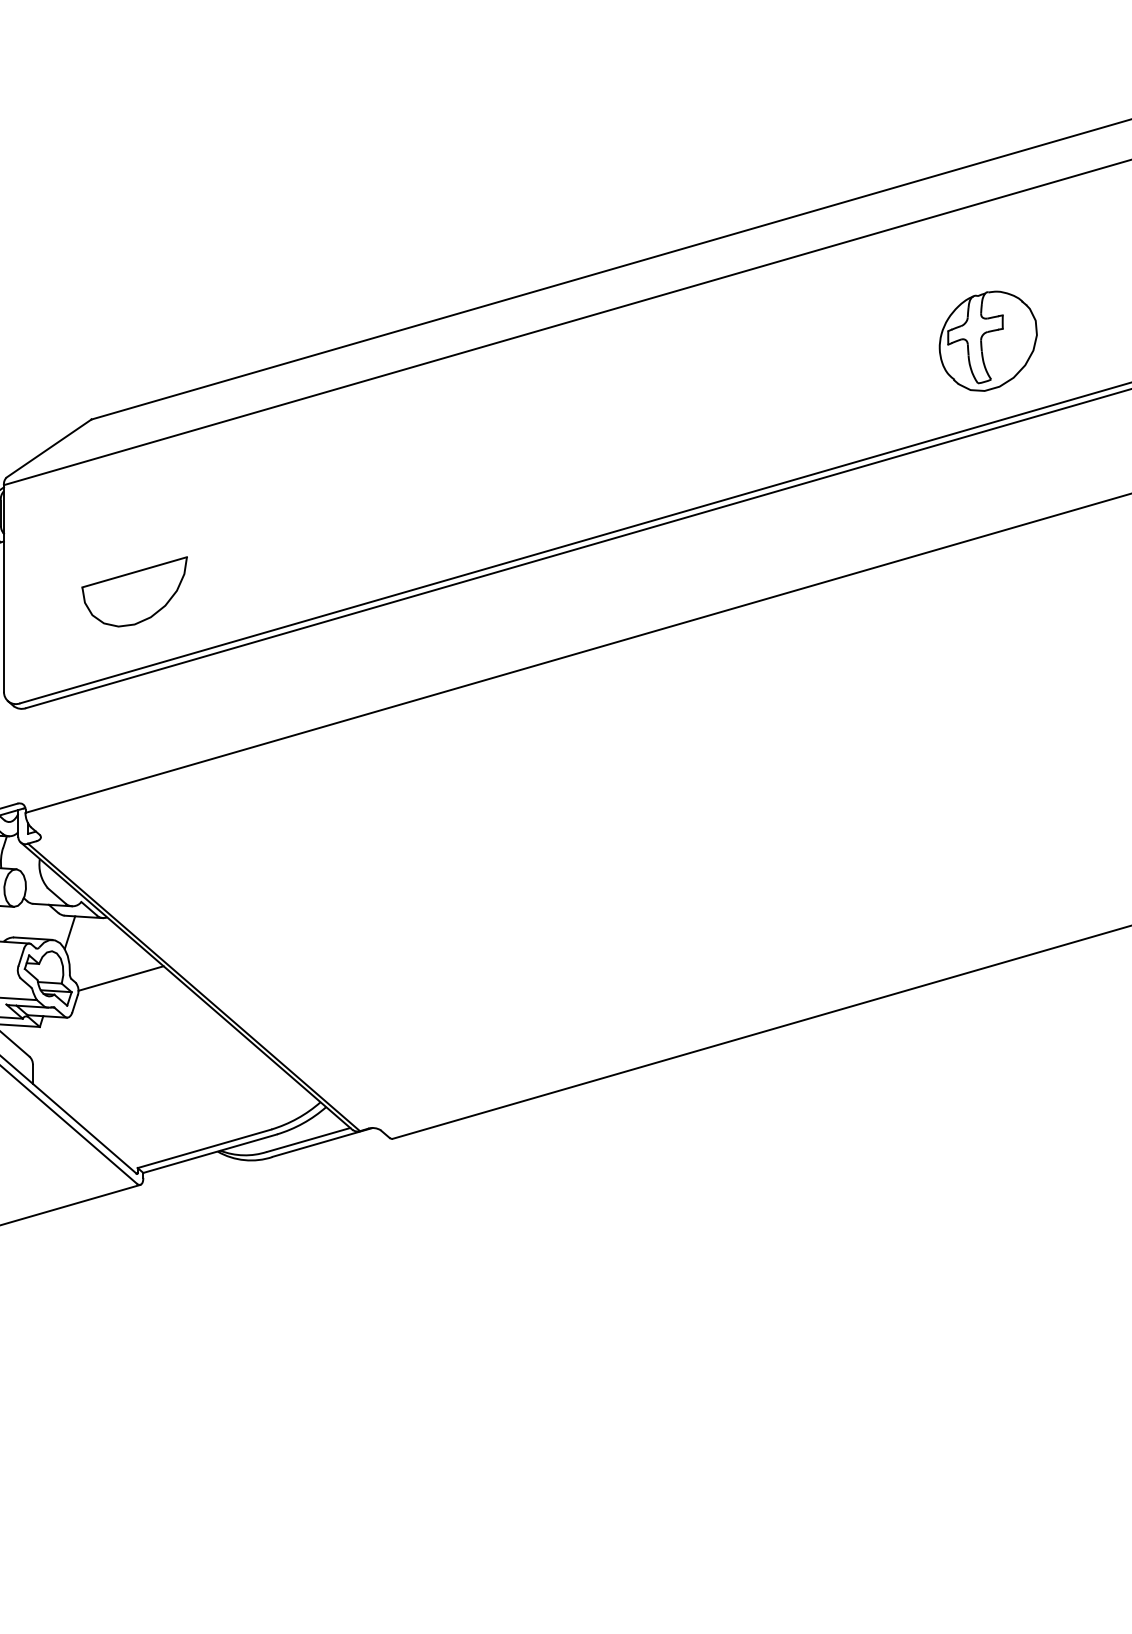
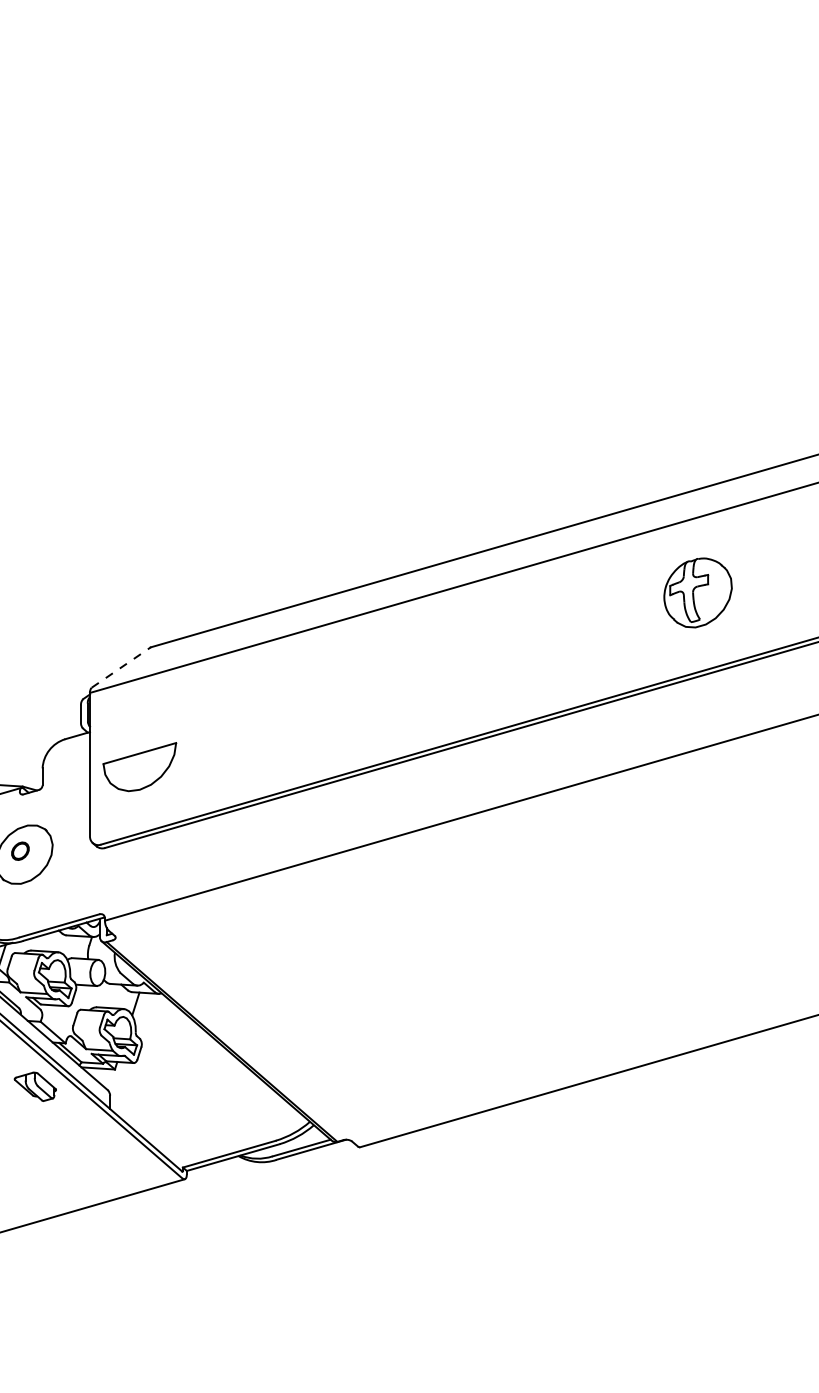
part: (987, 340) -> (697, 592), moved
line: (49, 448) -> (121, 667), solid -> dashed
part: (134, 592) -> (139, 767), moved
line: (119, 978) -> (170, 1035), removed

